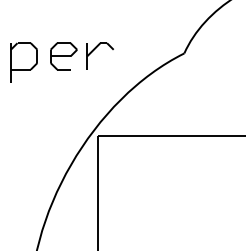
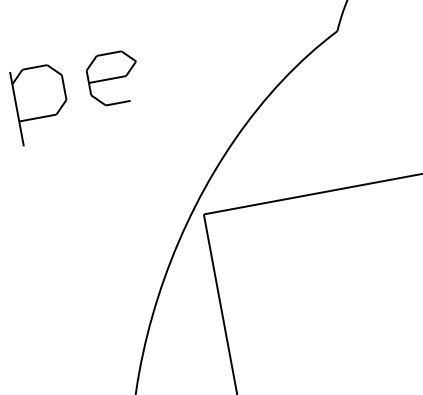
part: (94, 50) -> (168, 56), removed

